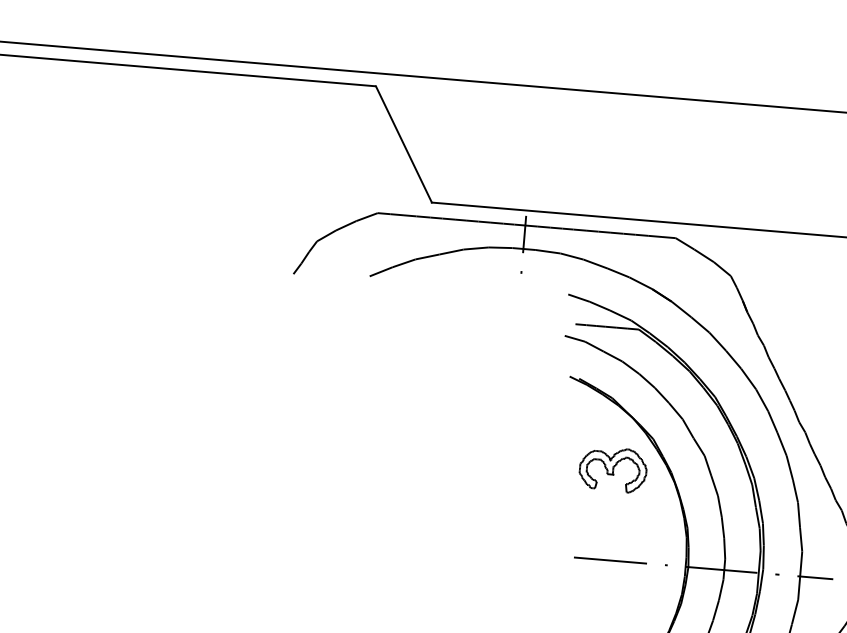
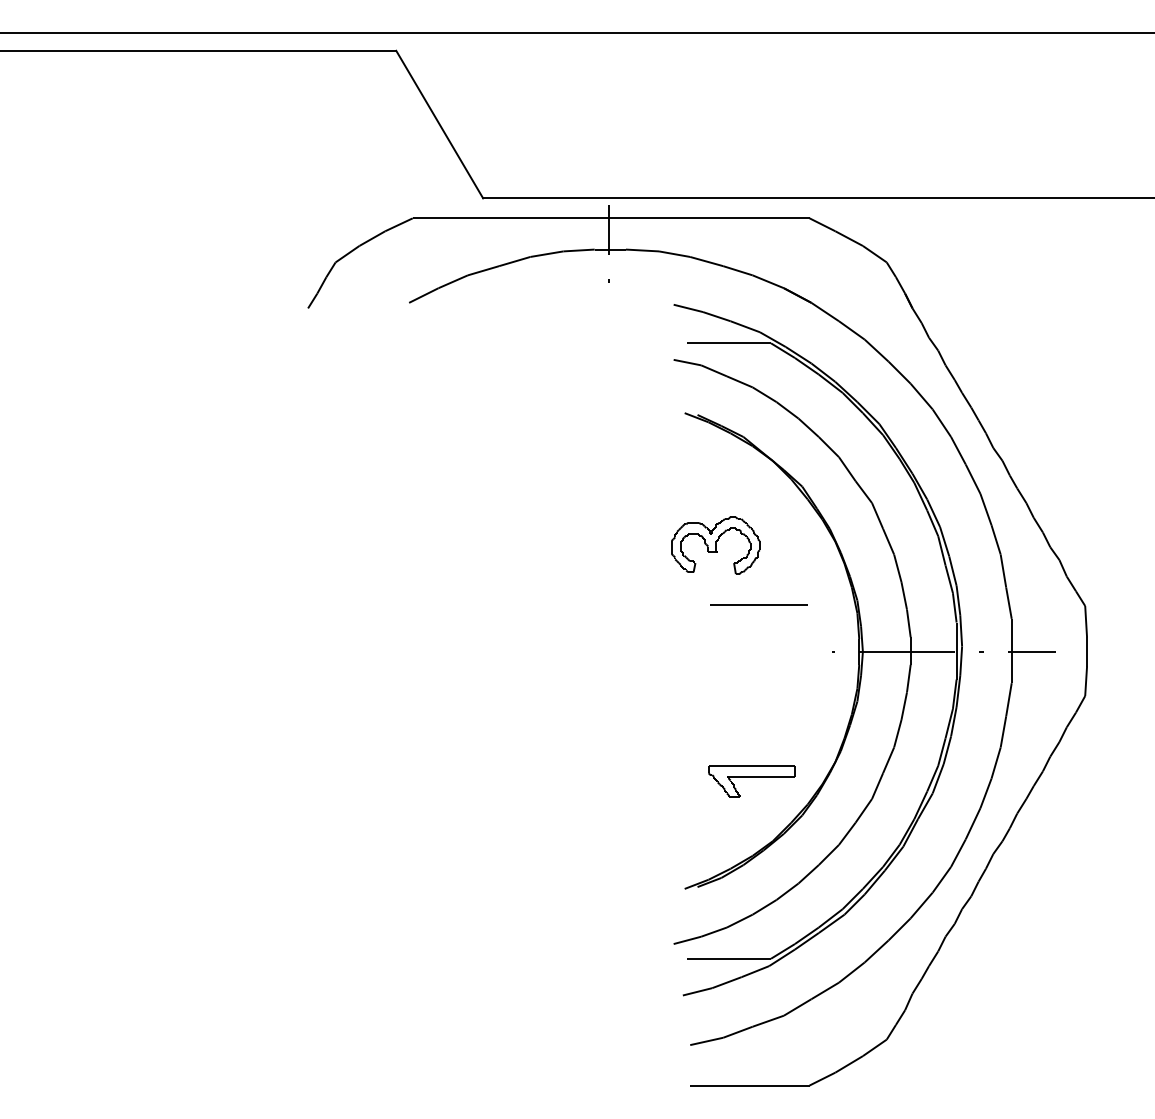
part: (613, 469) -> (715, 545), moved
line: (610, 560) -> (758, 604), moved

